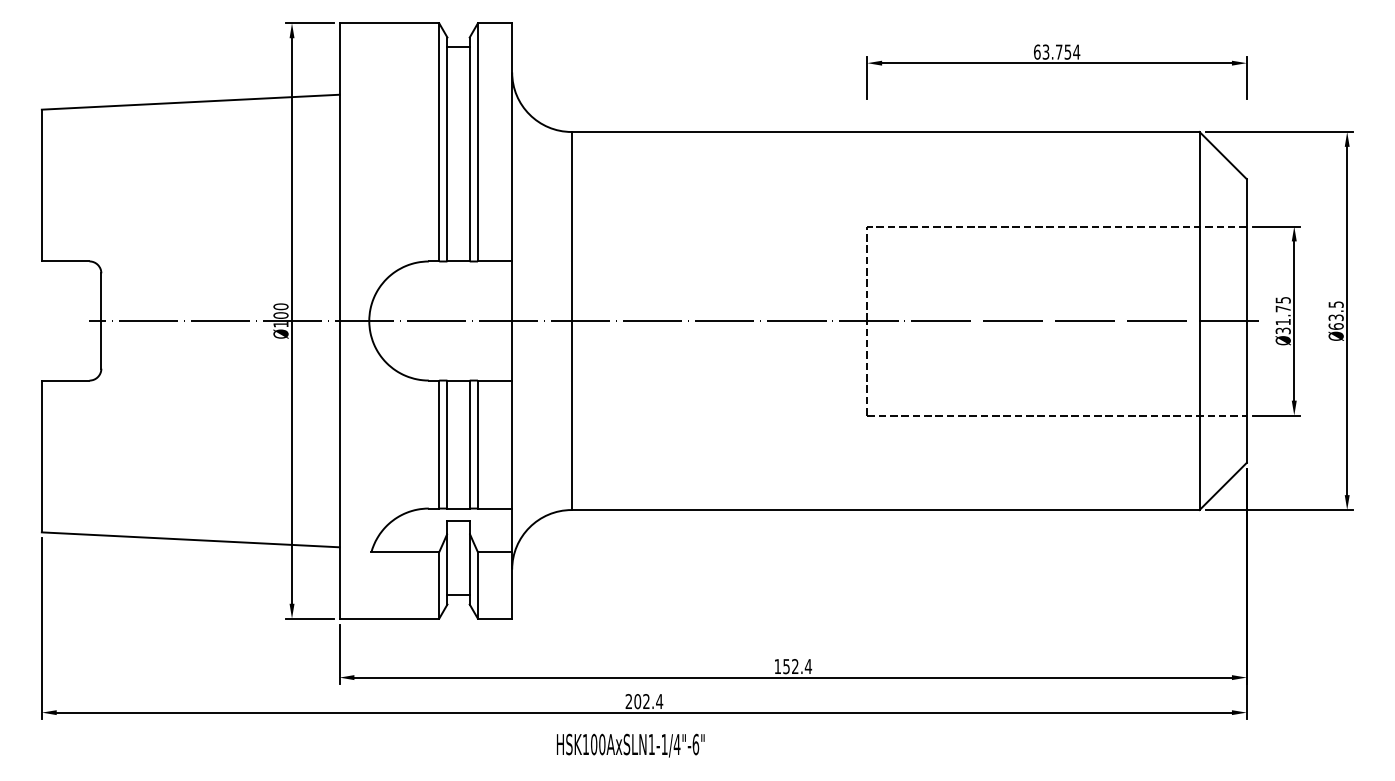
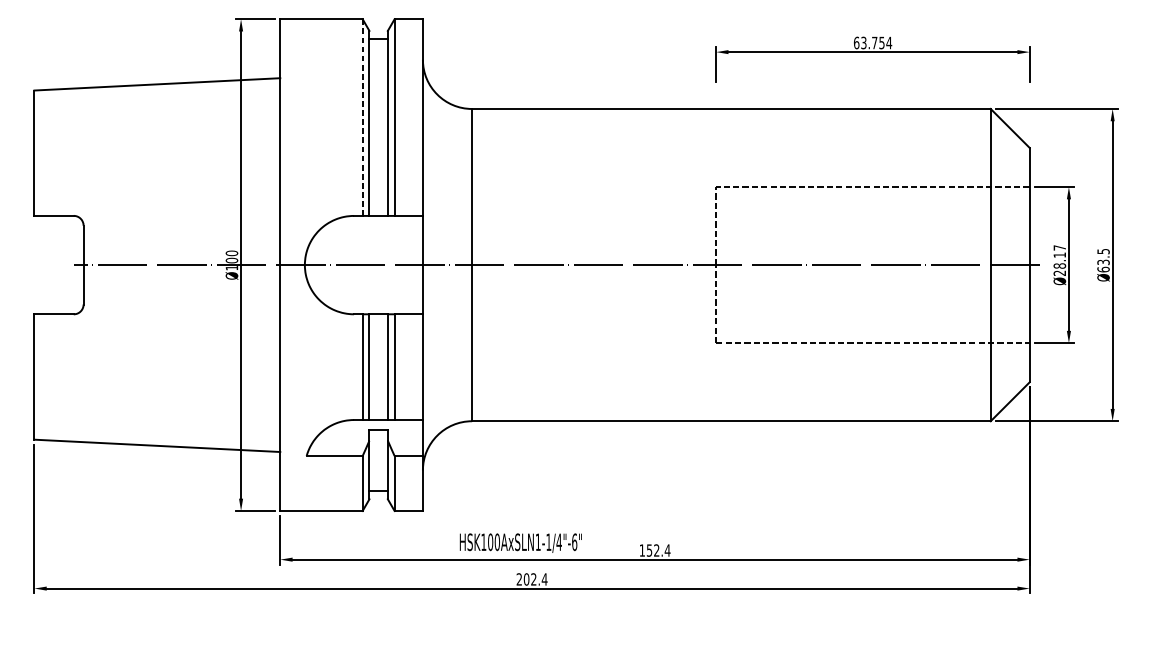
line: (439, 141) -> (362, 116), solid -> dashed
text: (1282, 315) -> (1059, 260), Ø31.75 -> Ø28.17
text: (630, 745) -> (520, 543), moved

